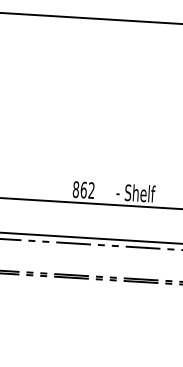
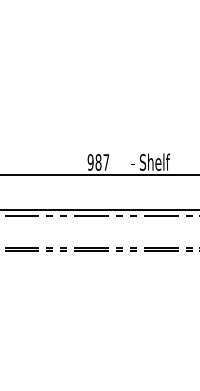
text: (83, 190) -> (98, 162), 862 -> 987

